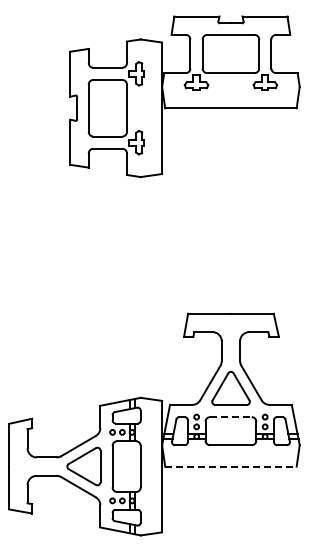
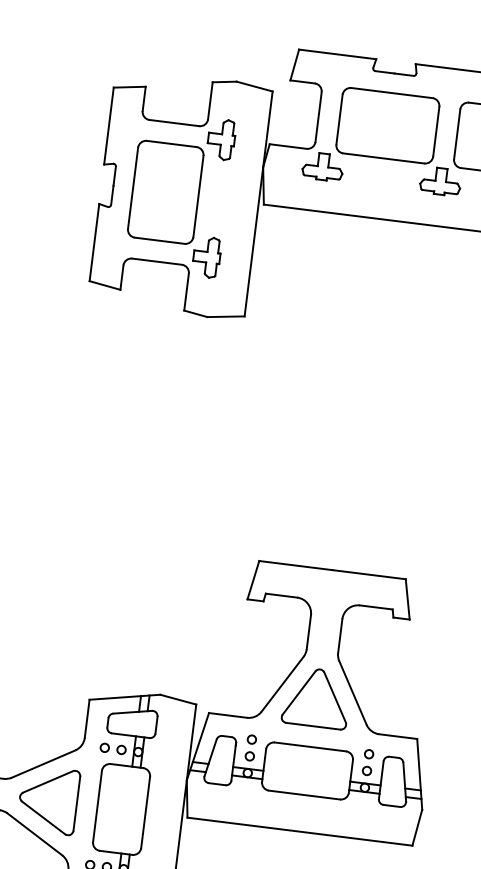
line: (230, 417) -> (309, 747), dashed -> solid
line: (230, 466) -> (299, 831), dashed -> solid

